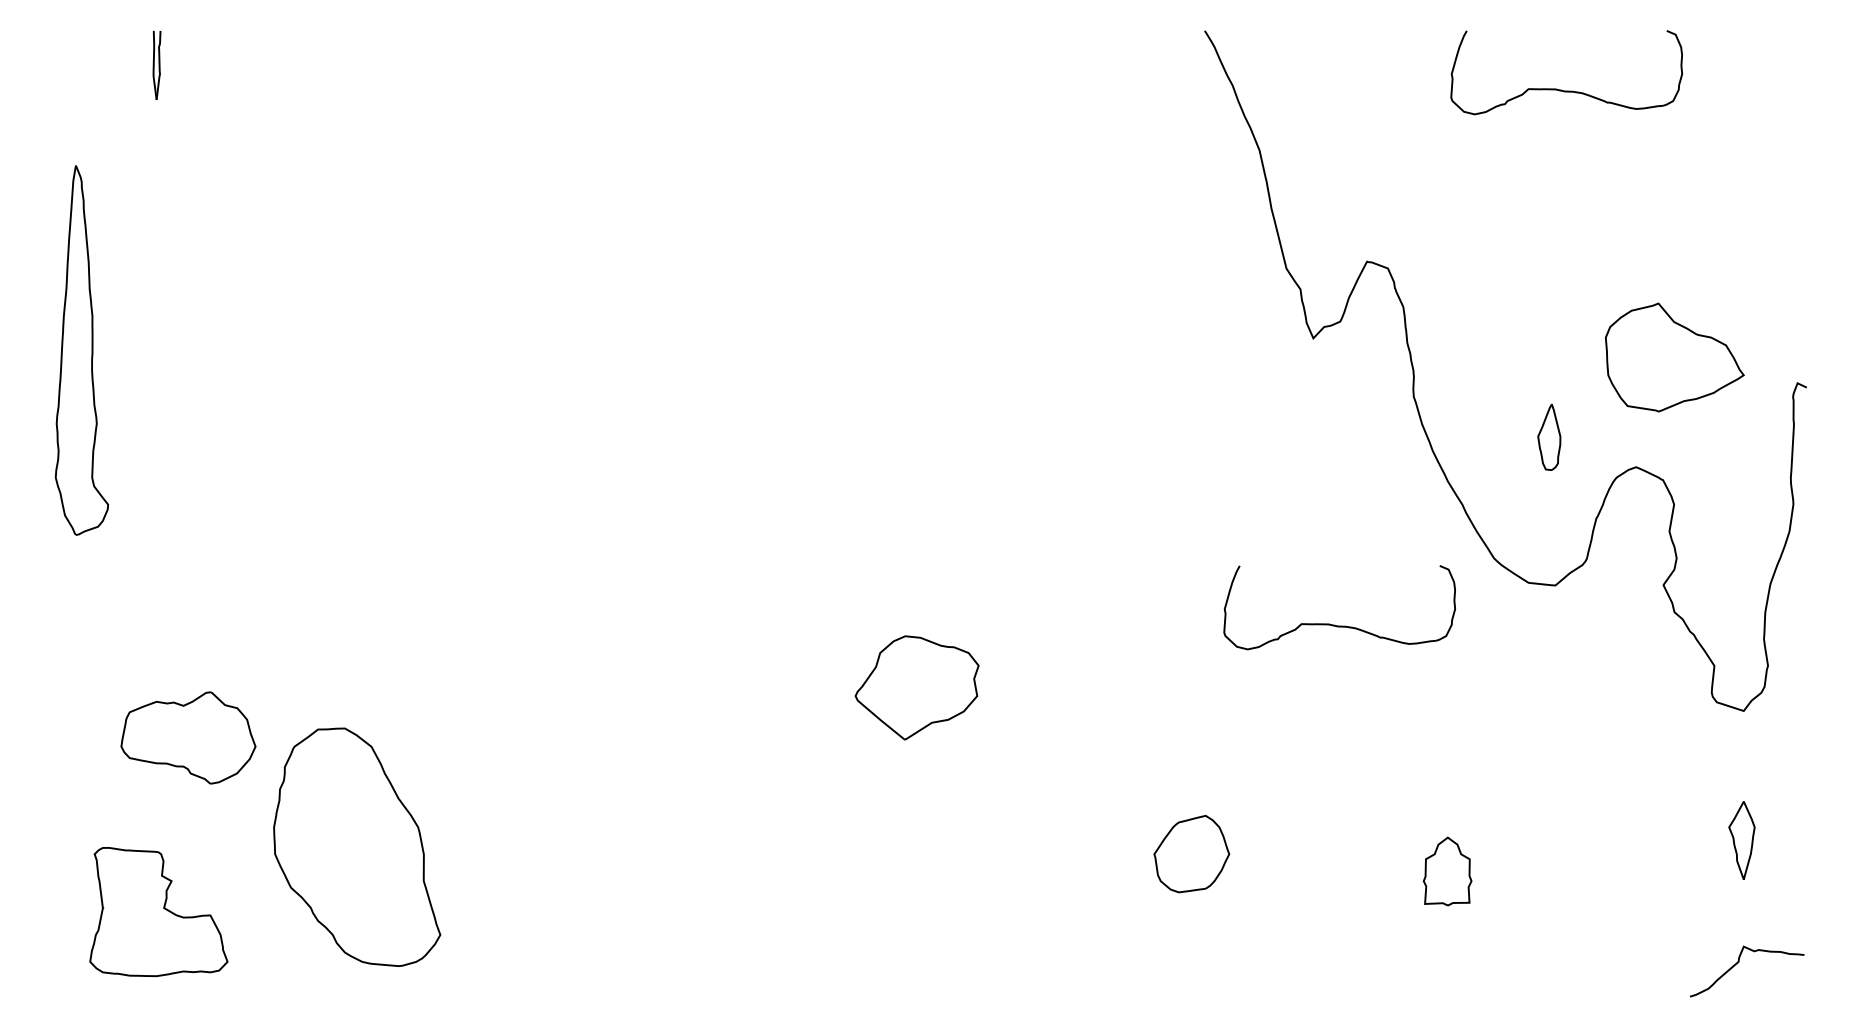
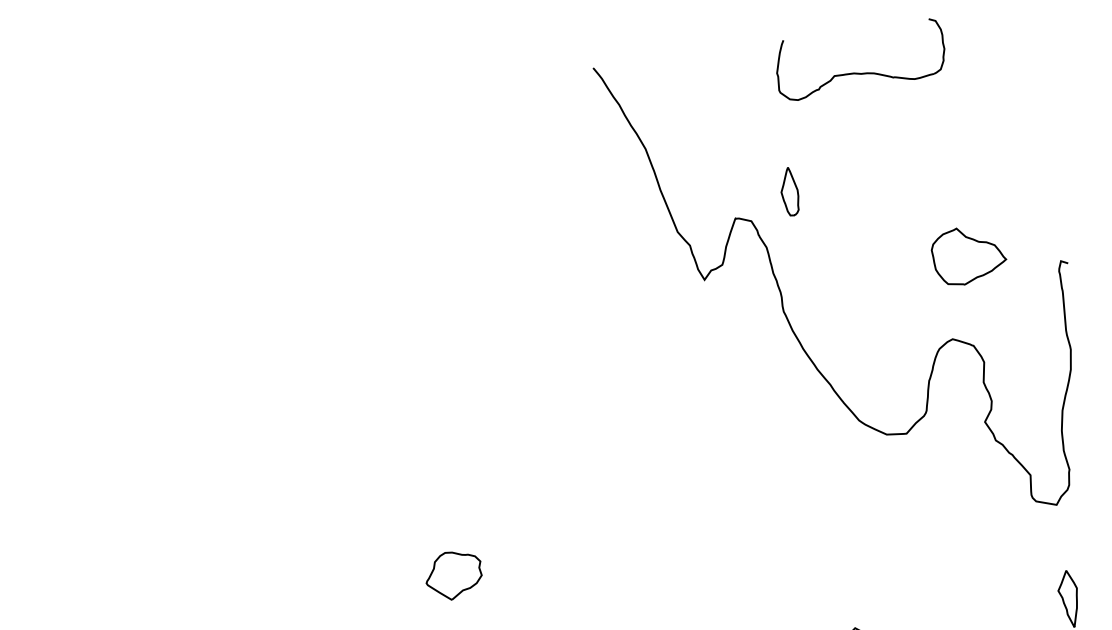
part: (1674, 356) -> (968, 254), size x0.71
part: (1549, 436) -> (789, 191), moved
part: (1334, 624) -> (750, 485), removed
part: (917, 687) -> (454, 575), size x0.62

